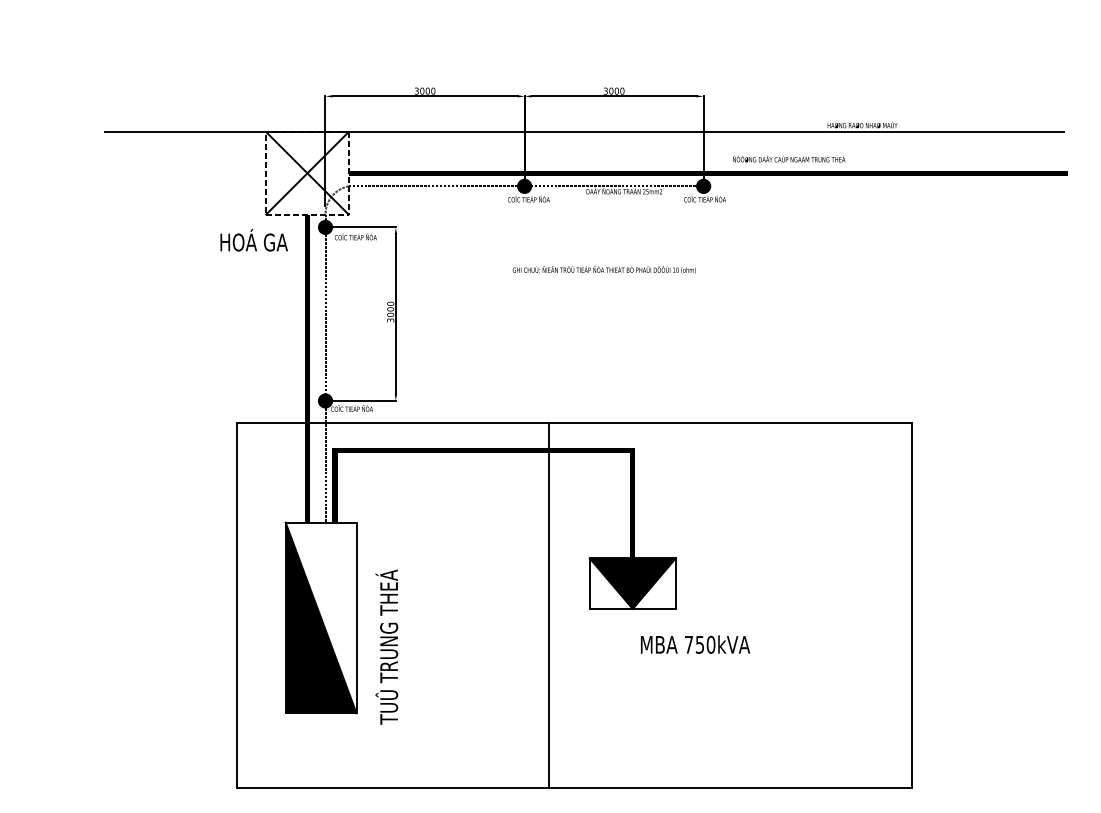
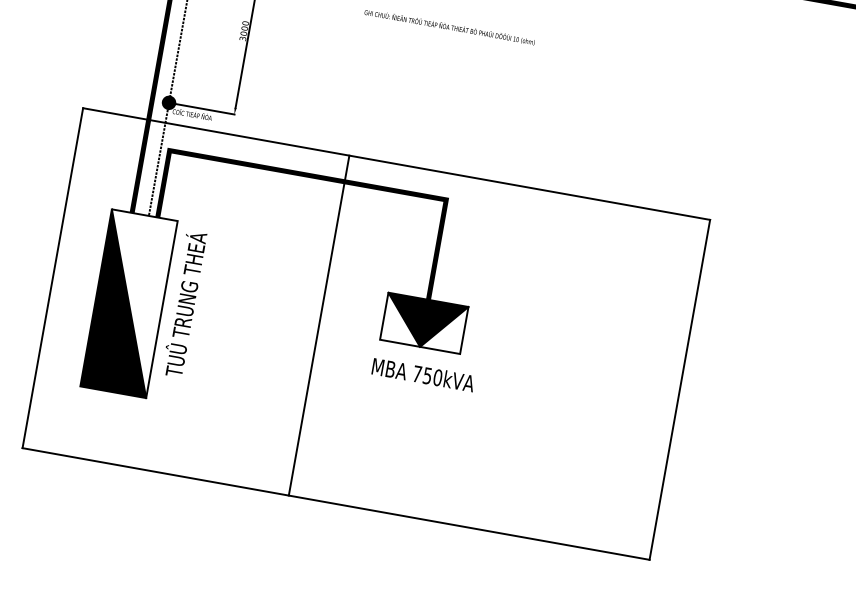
line: (549, 605) -> (319, 325), moved
text: (695, 644) -> (423, 374), moved
text: (386, 646) -> (184, 303), moved

